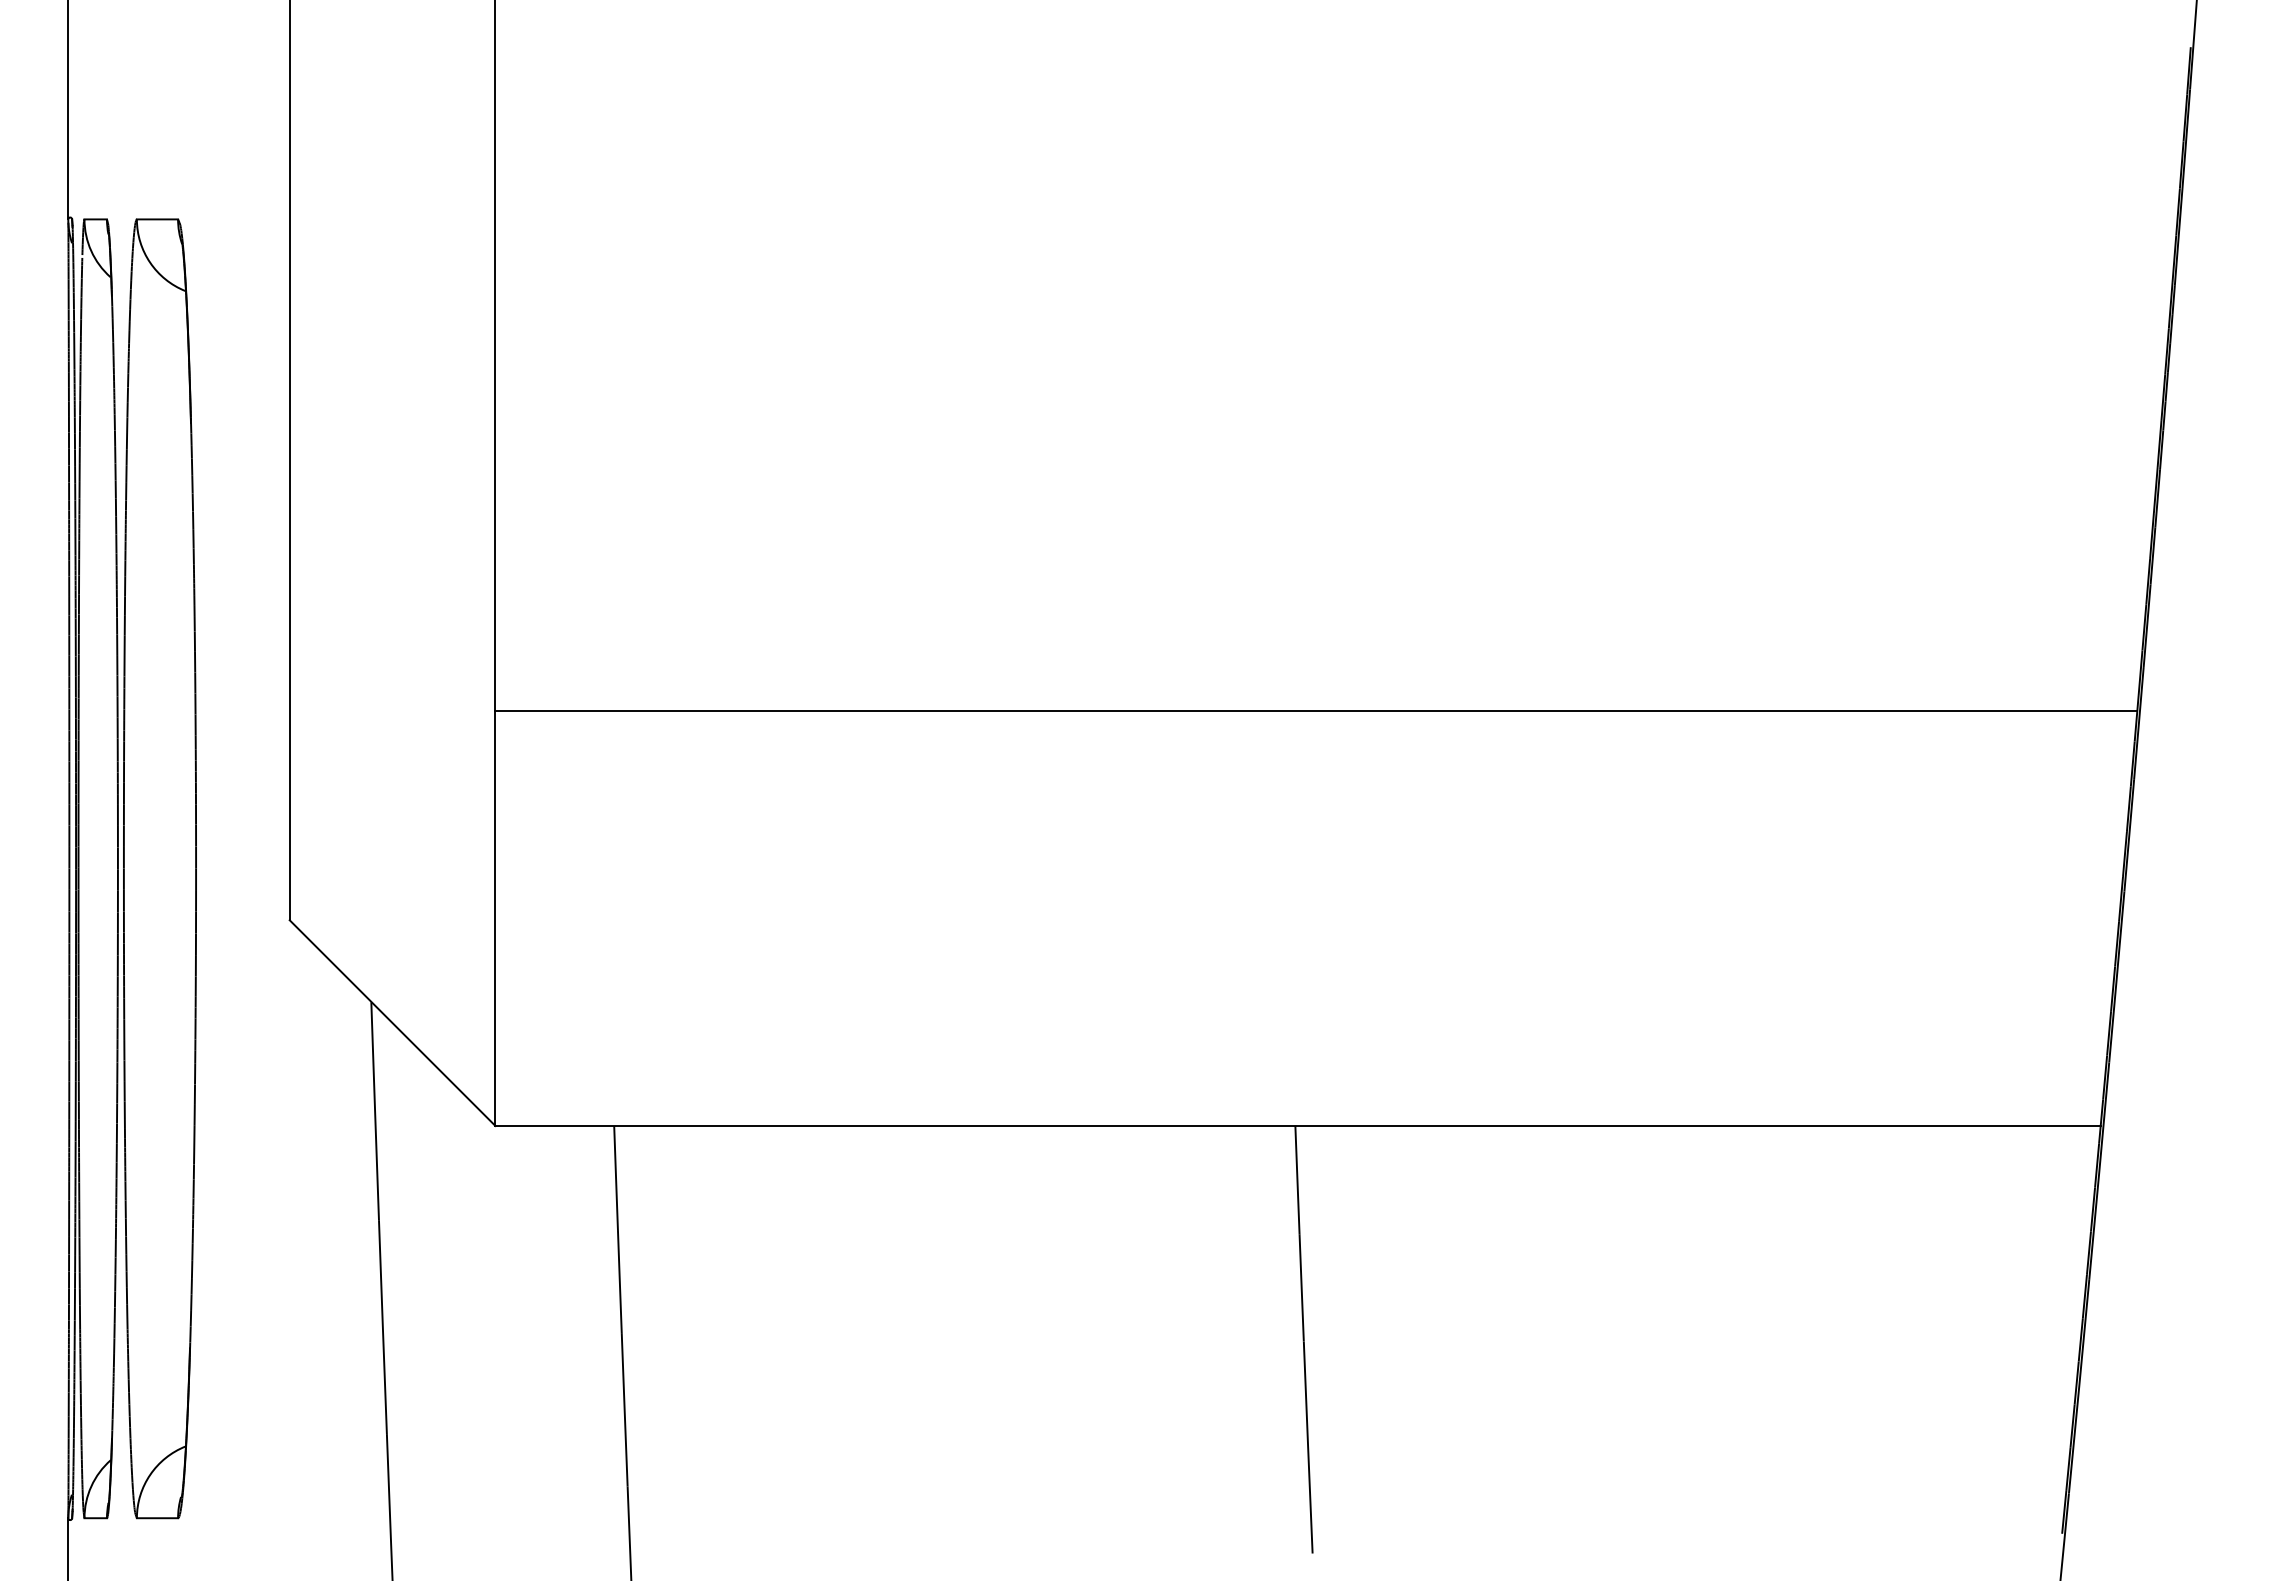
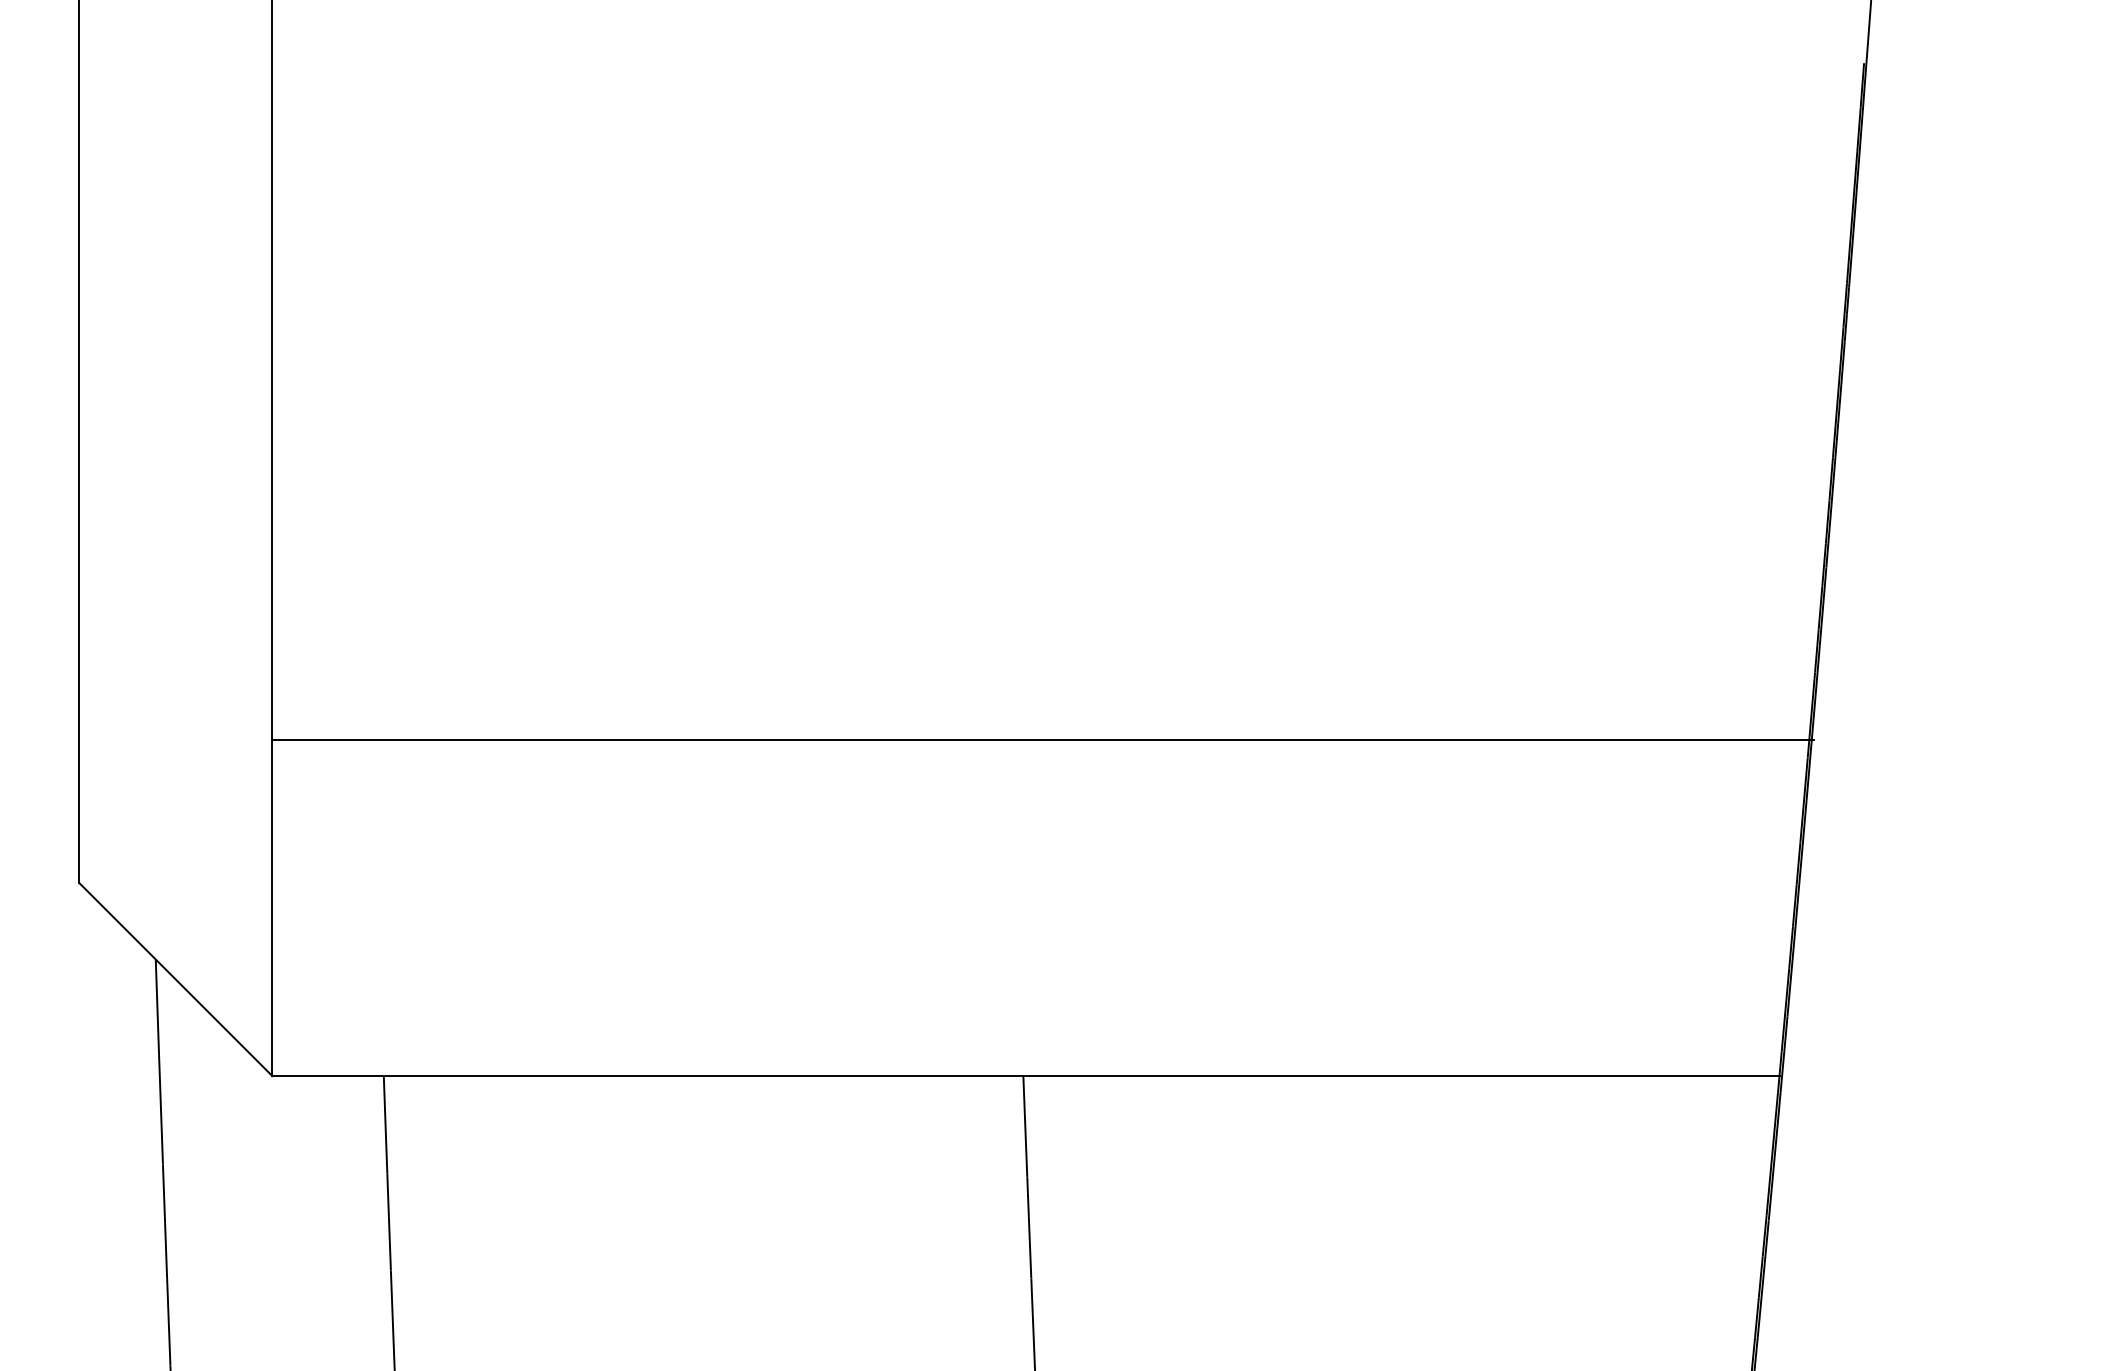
line: (1316, 710) -> (1043, 739), moved

